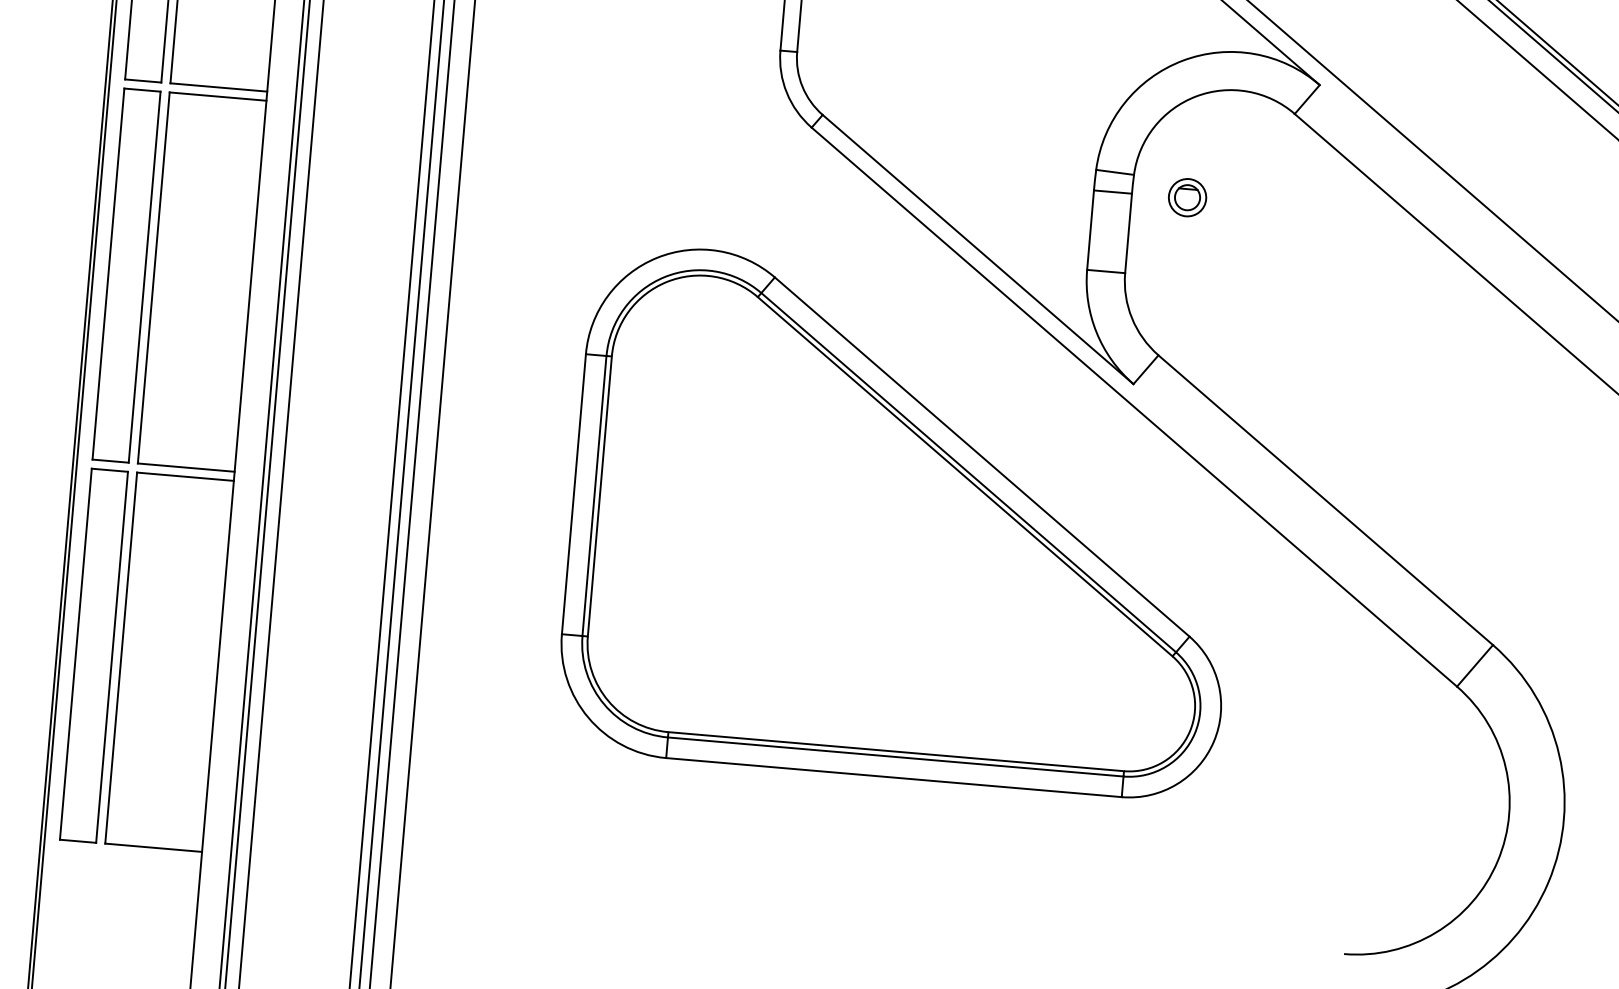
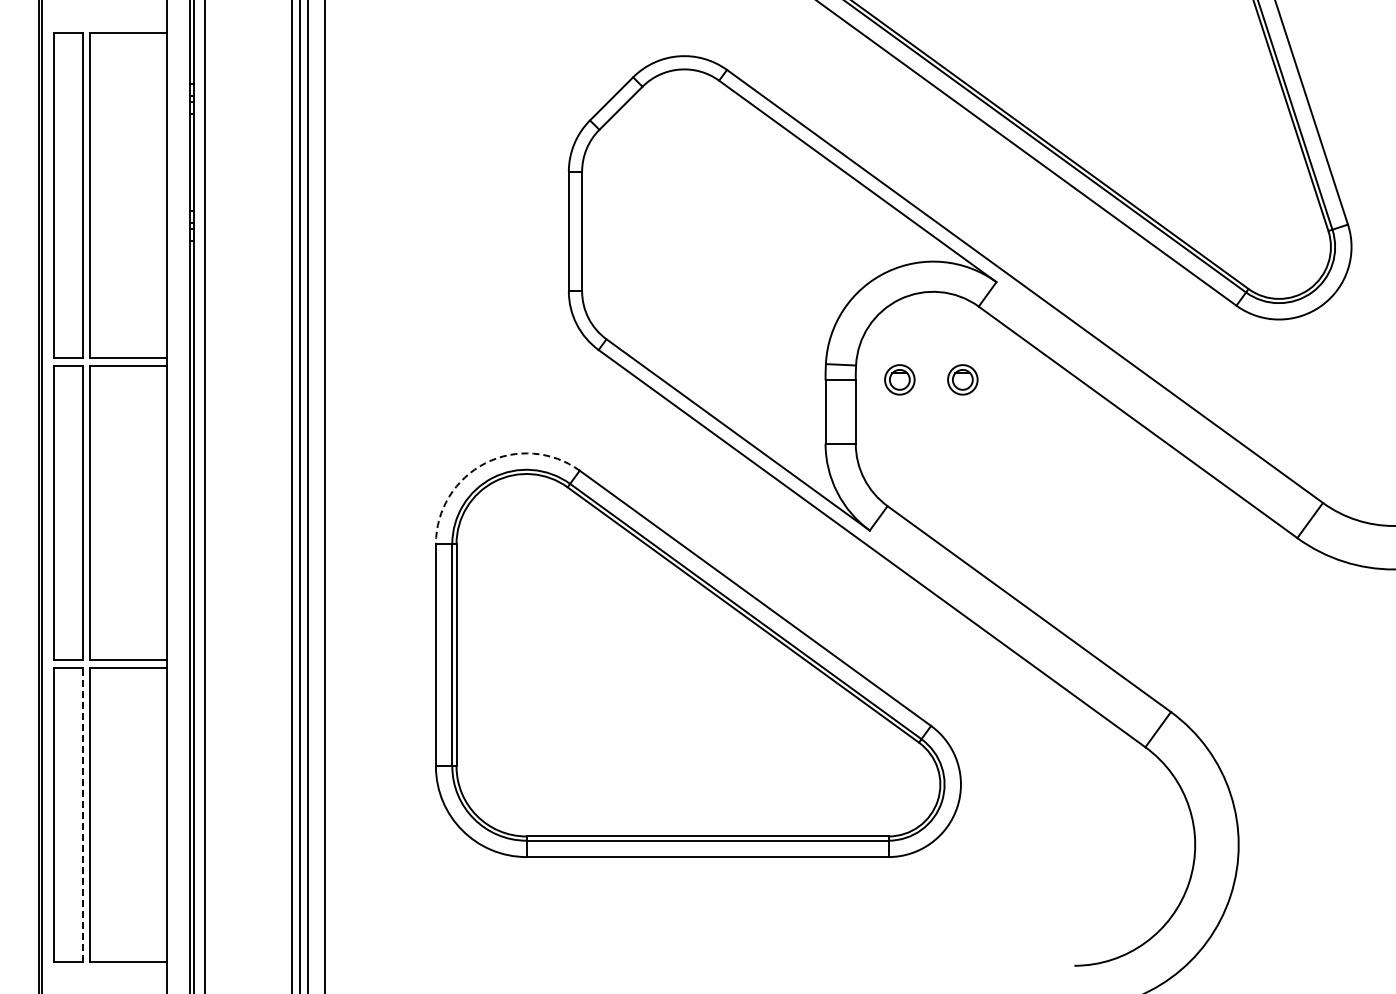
part: (1266, 203) -> (962, 379), added
arc: (656, 258) -> (485, 463), solid -> dashed
line: (111, 656) -> (82, 814), solid -> dashed

